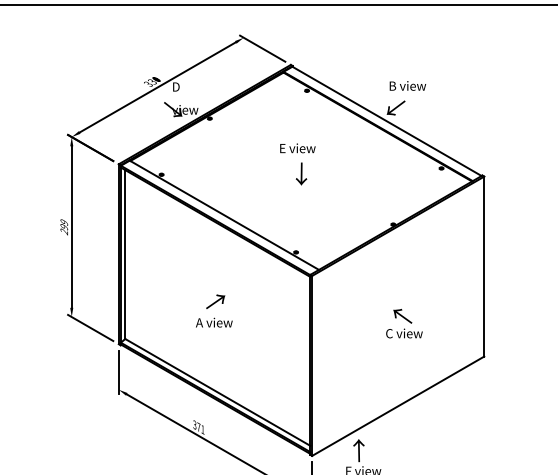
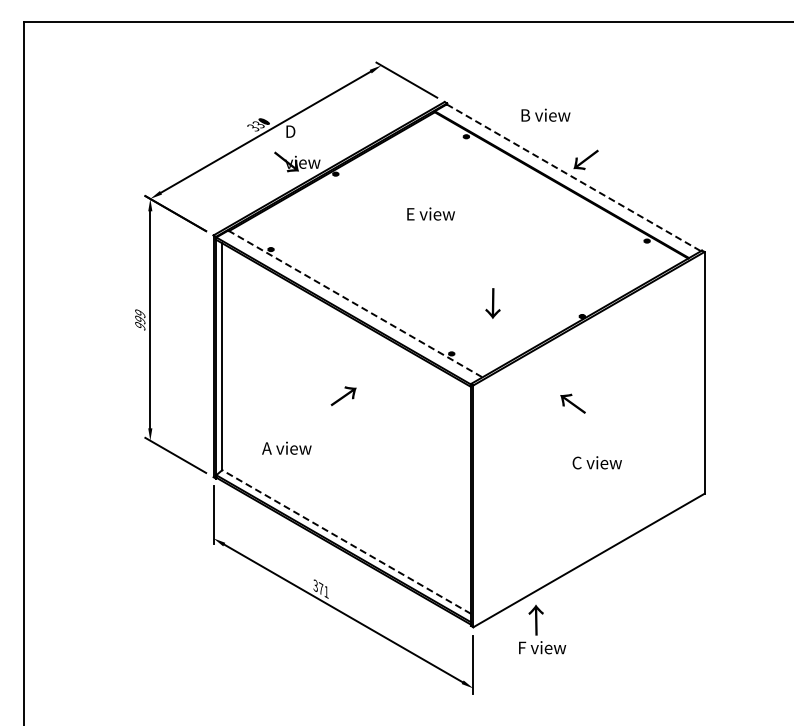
text: (407, 85) -> (545, 114), moved
line: (386, 121) -> (573, 177), solid -> dashed
text: (297, 147) -> (430, 213), moved
text: (301, 173) -> (492, 303), moved
line: (224, 214) -> (355, 303), solid -> dashed
text: (64, 232) -> (140, 326), 299 -> 999
text: (215, 302) -> (343, 396), moved
text: (402, 316) -> (572, 403), moved
text: (214, 322) -> (286, 447), moved
line: (217, 392) -> (346, 542), solid -> dashed

